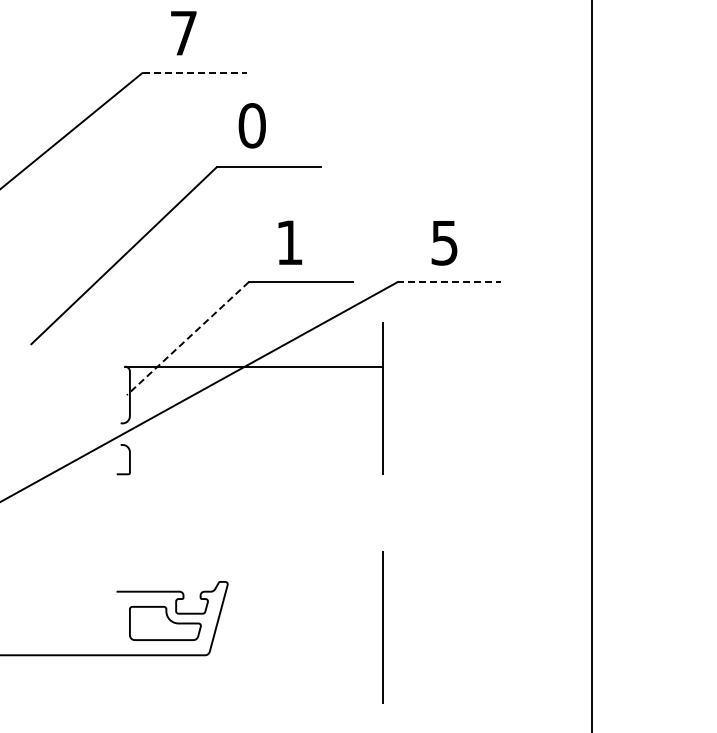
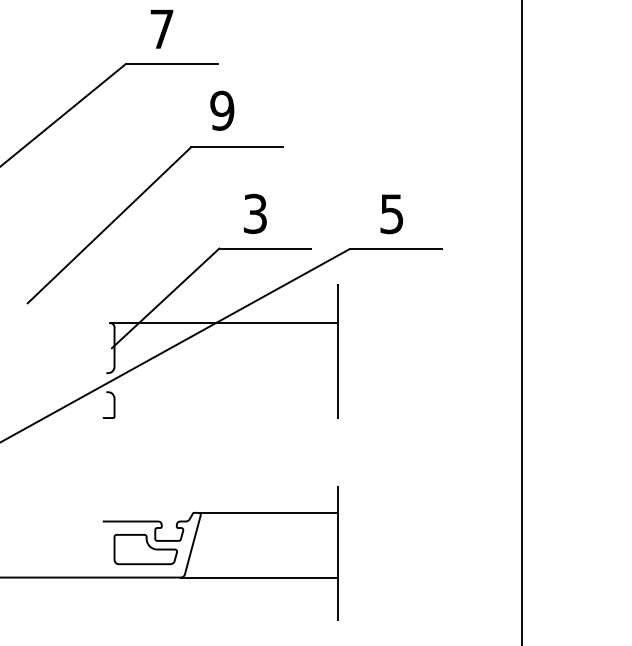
line: (194, 72) -> (171, 63), dashed -> solid
text: (251, 125) -> (221, 110), 0 -> 9
text: (289, 242) -> (255, 213), 1 -> 3
line: (449, 282) -> (396, 248), dashed -> solid
line: (187, 338) -> (165, 298), dashed -> solid
line: (304, 581) -> (268, 512), added
line: (294, 655) -> (259, 577), added

